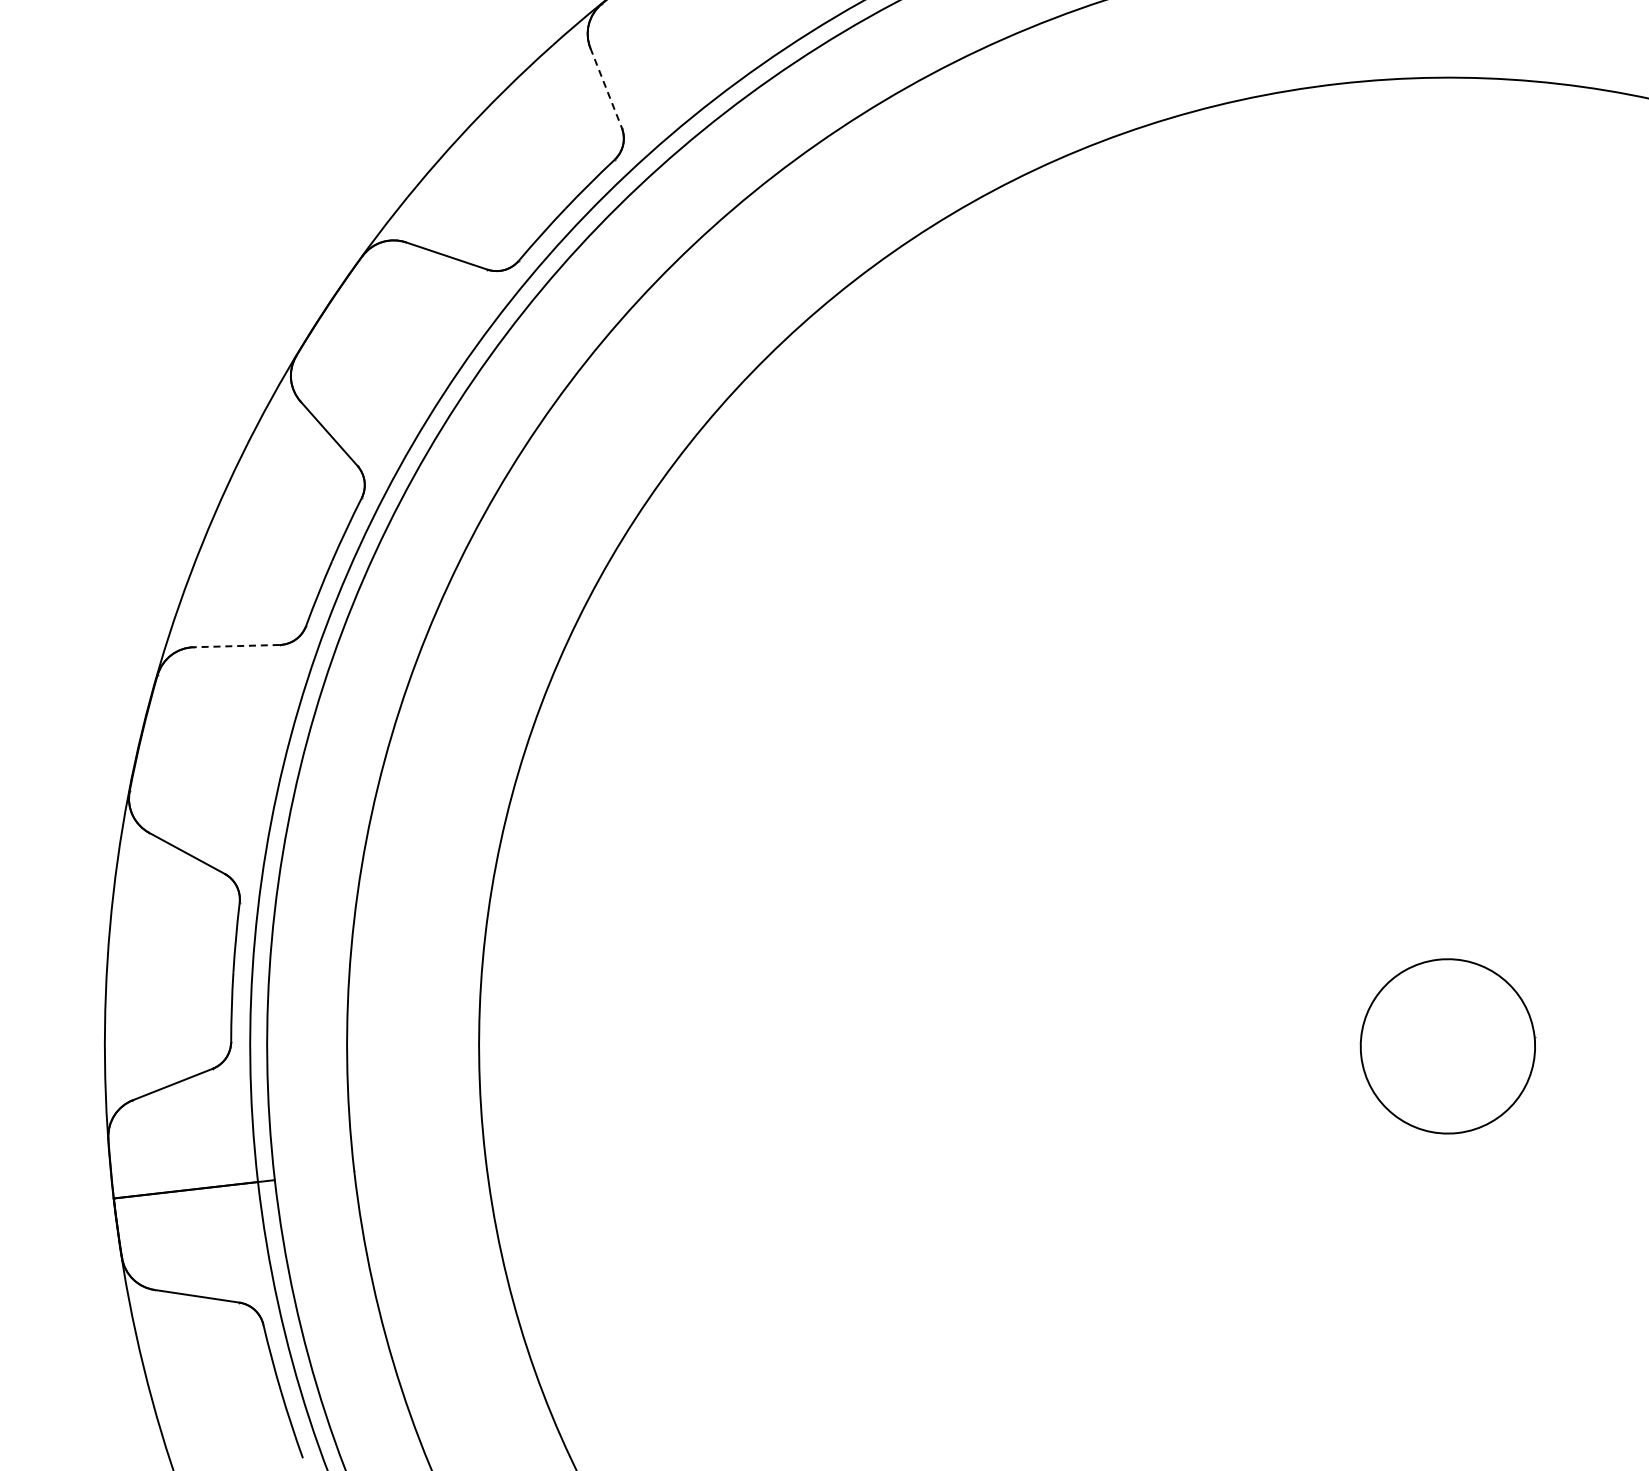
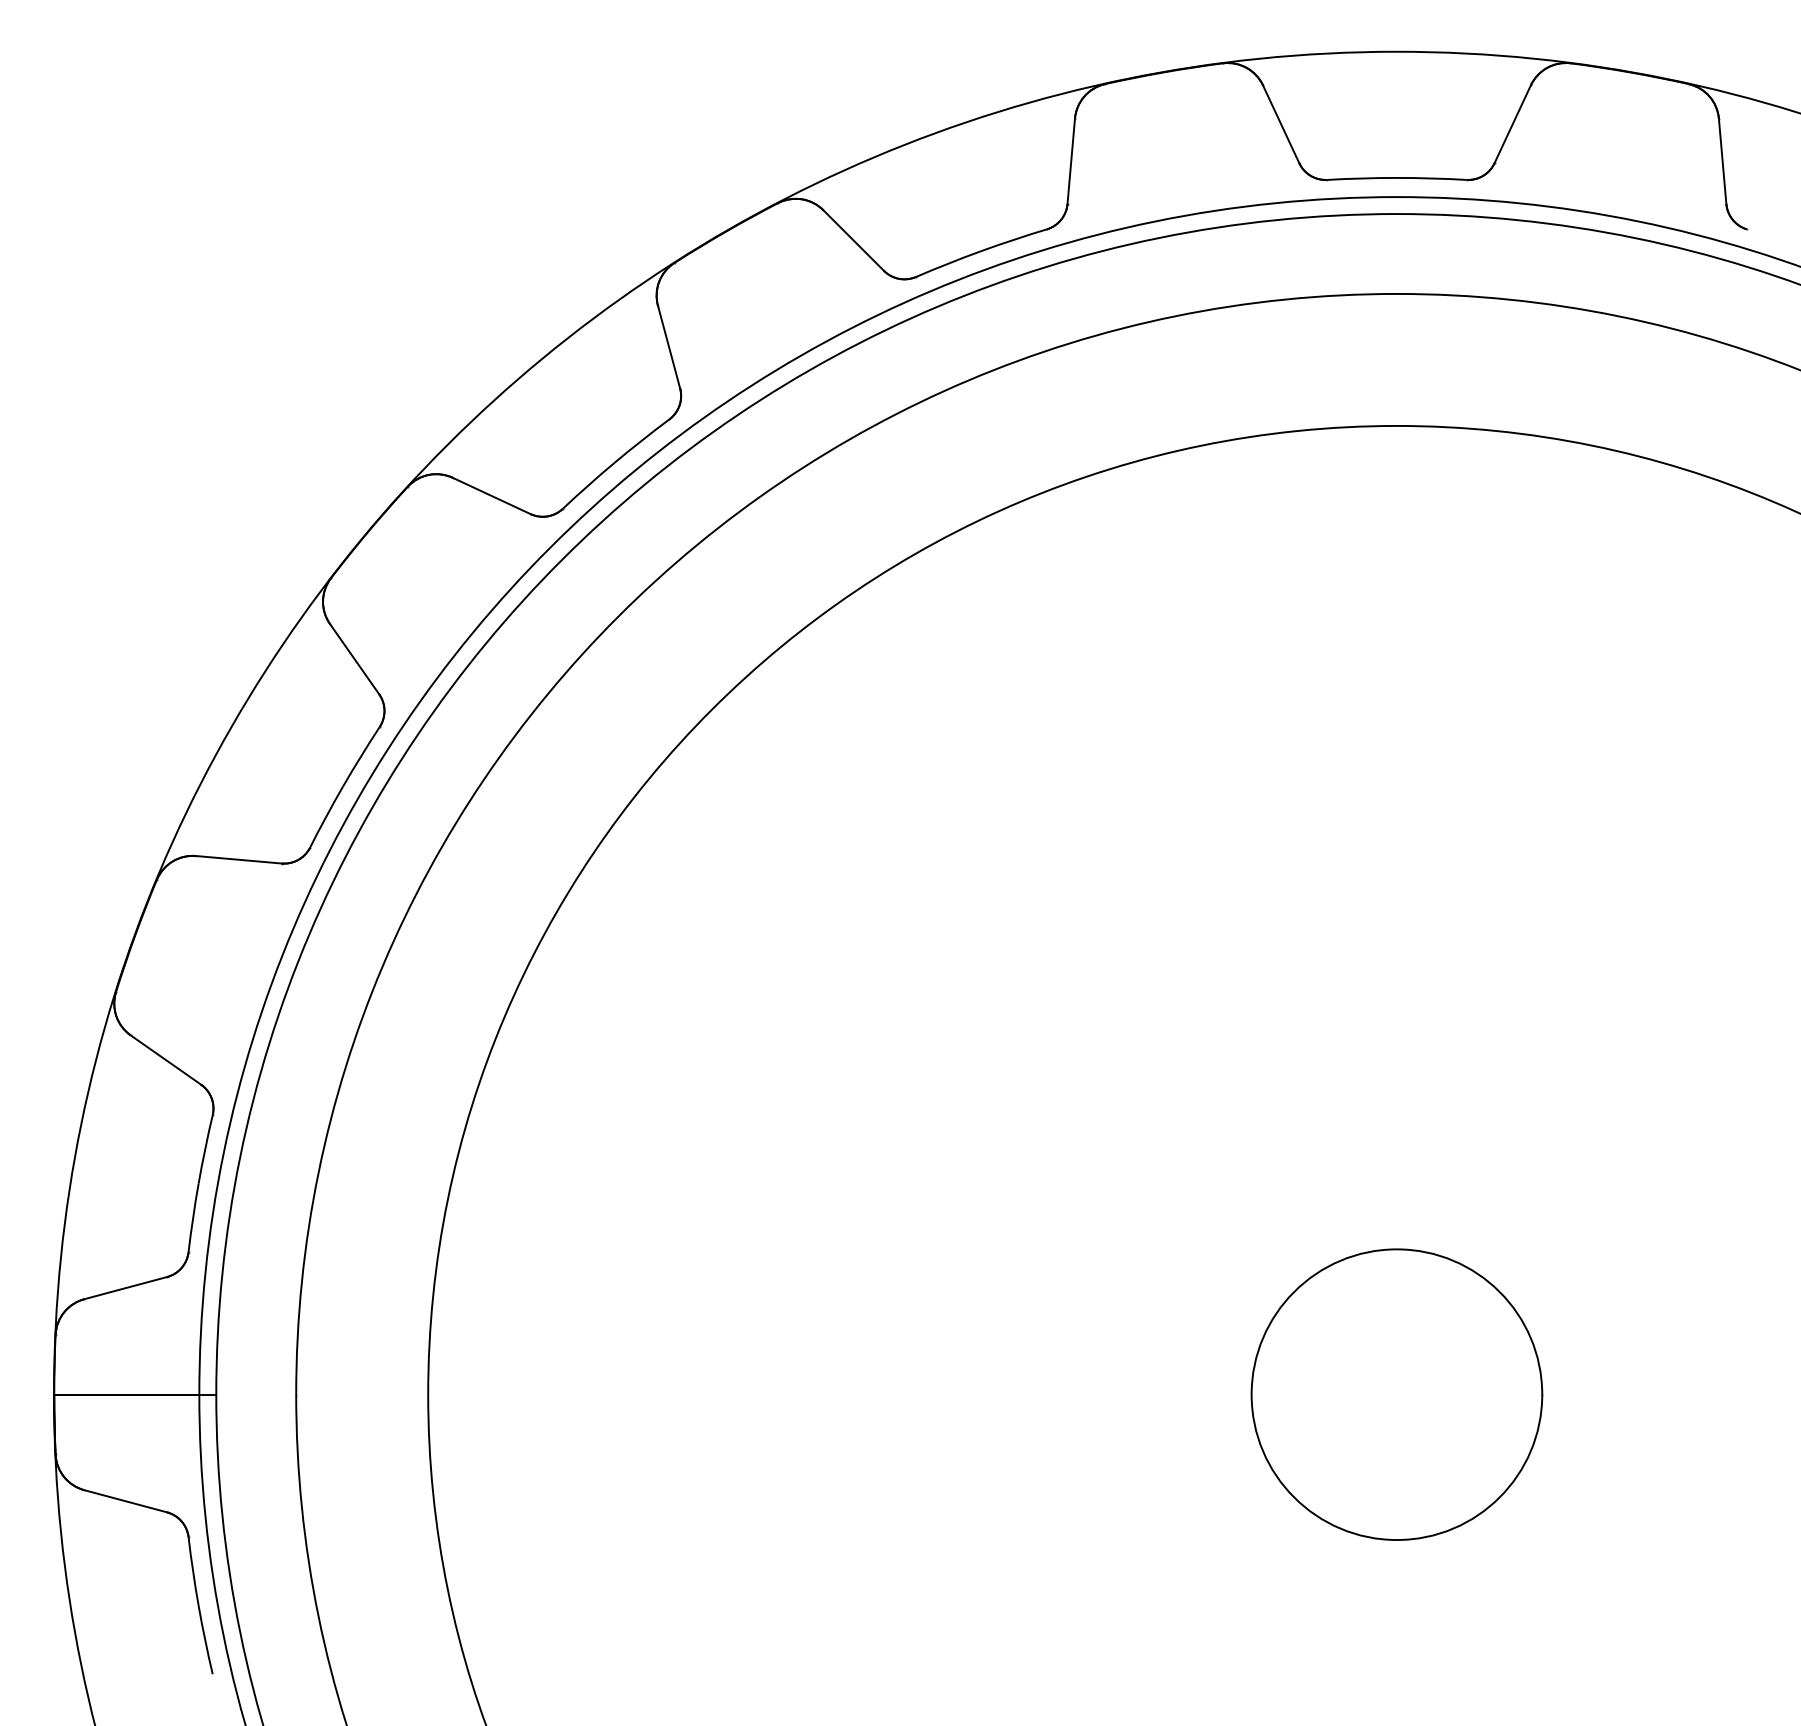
line: (606, 88) -> (669, 347), dashed -> solid
line: (236, 645) -> (238, 859), dashed -> solid
part: (1447, 1046) -> (1396, 1394), size x1.67

